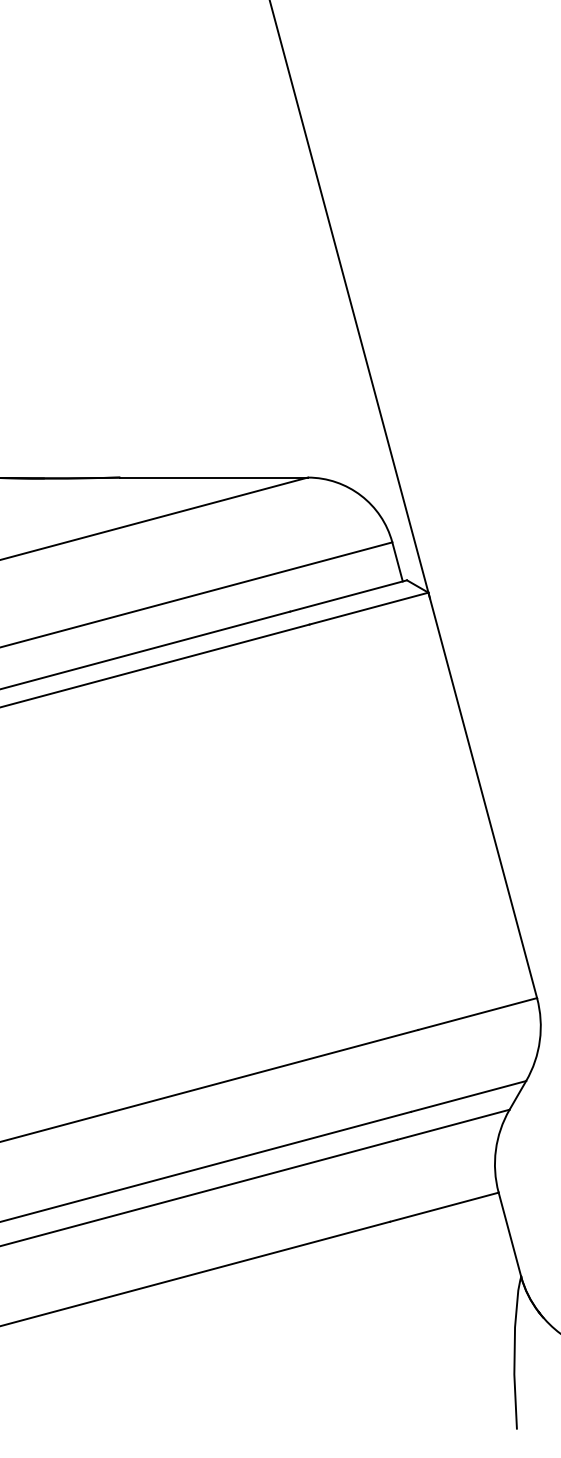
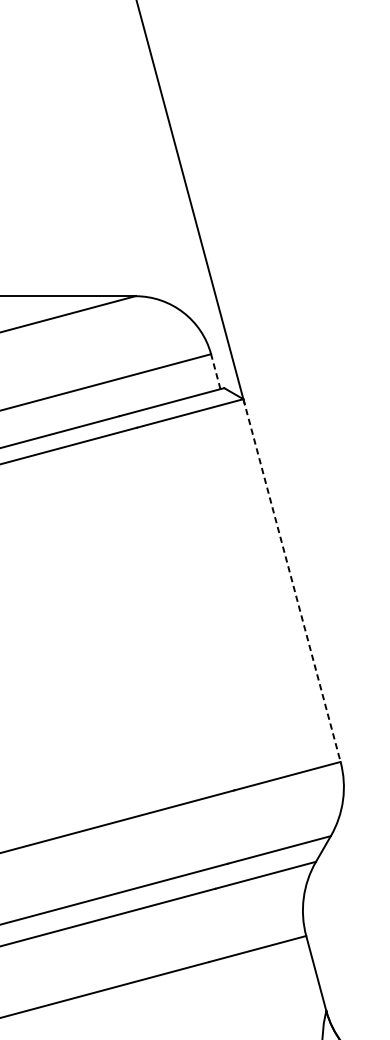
line: (397, 561) -> (215, 371), solid -> dashed
line: (482, 795) -> (291, 580), solid -> dashed

